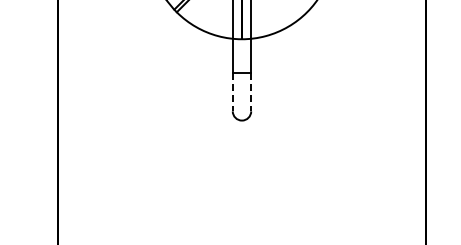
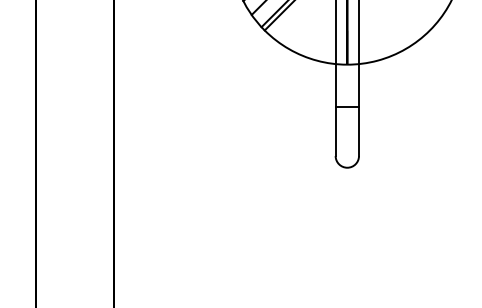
line: (232, 92) -> (335, 132), dashed -> solid
line: (251, 92) -> (359, 132), dashed -> solid

